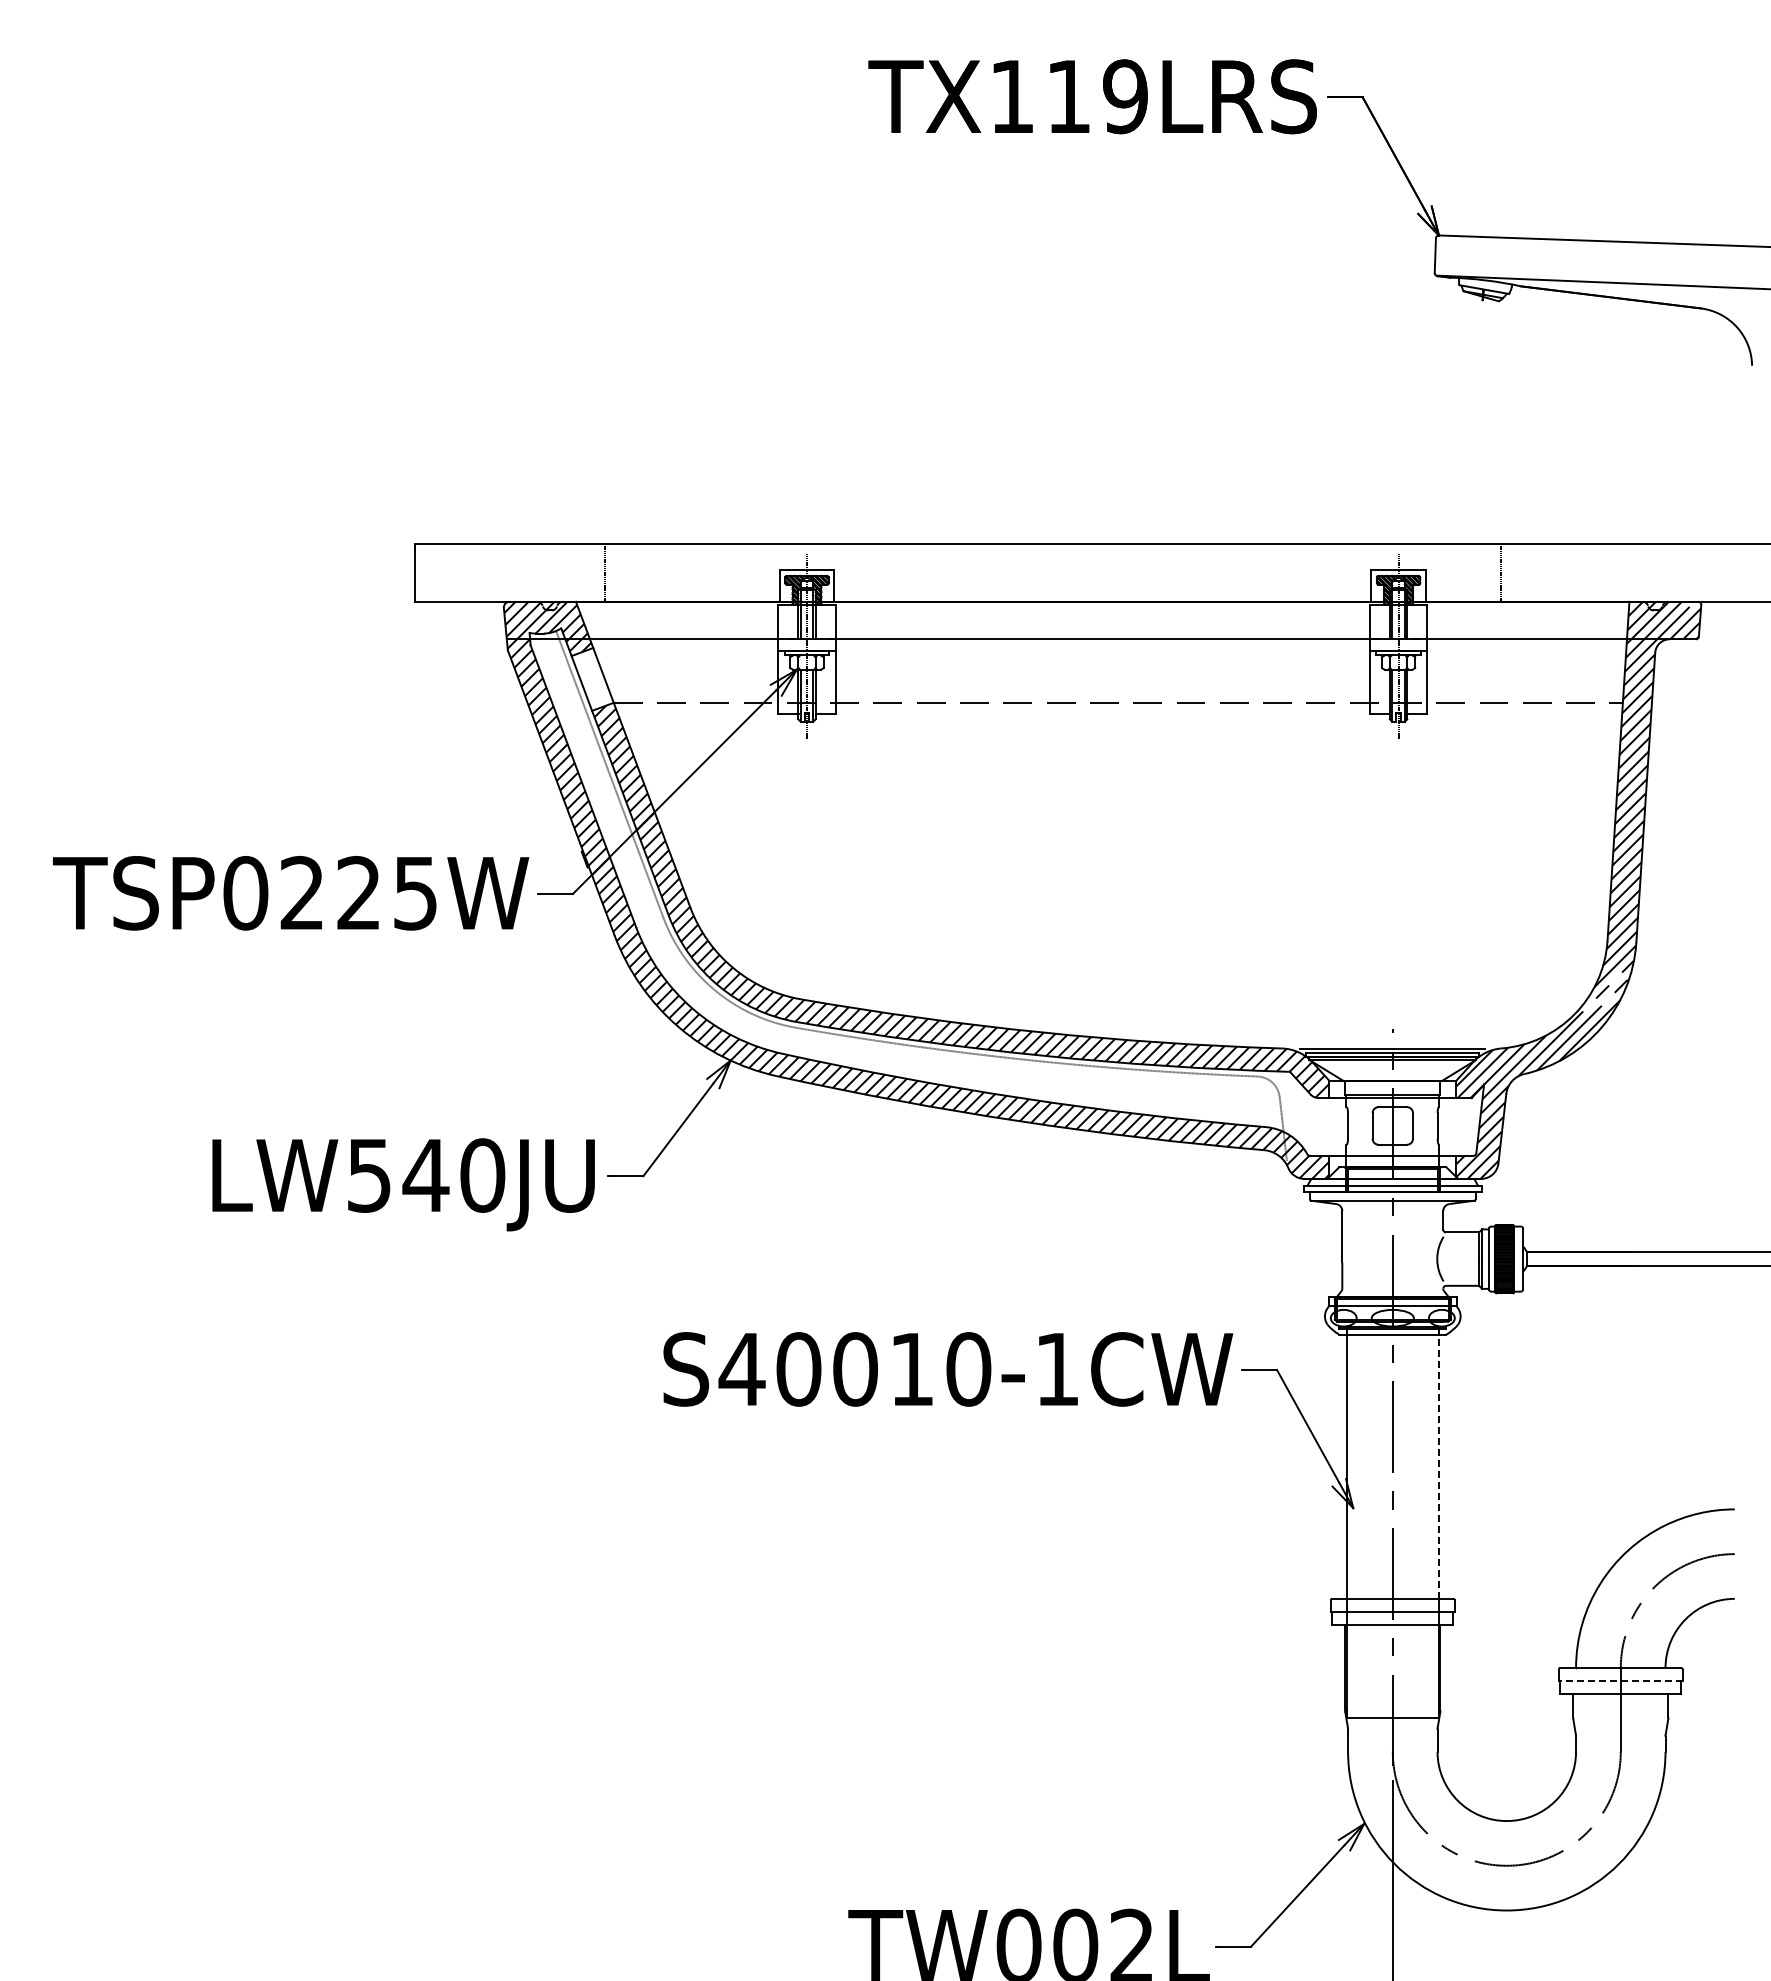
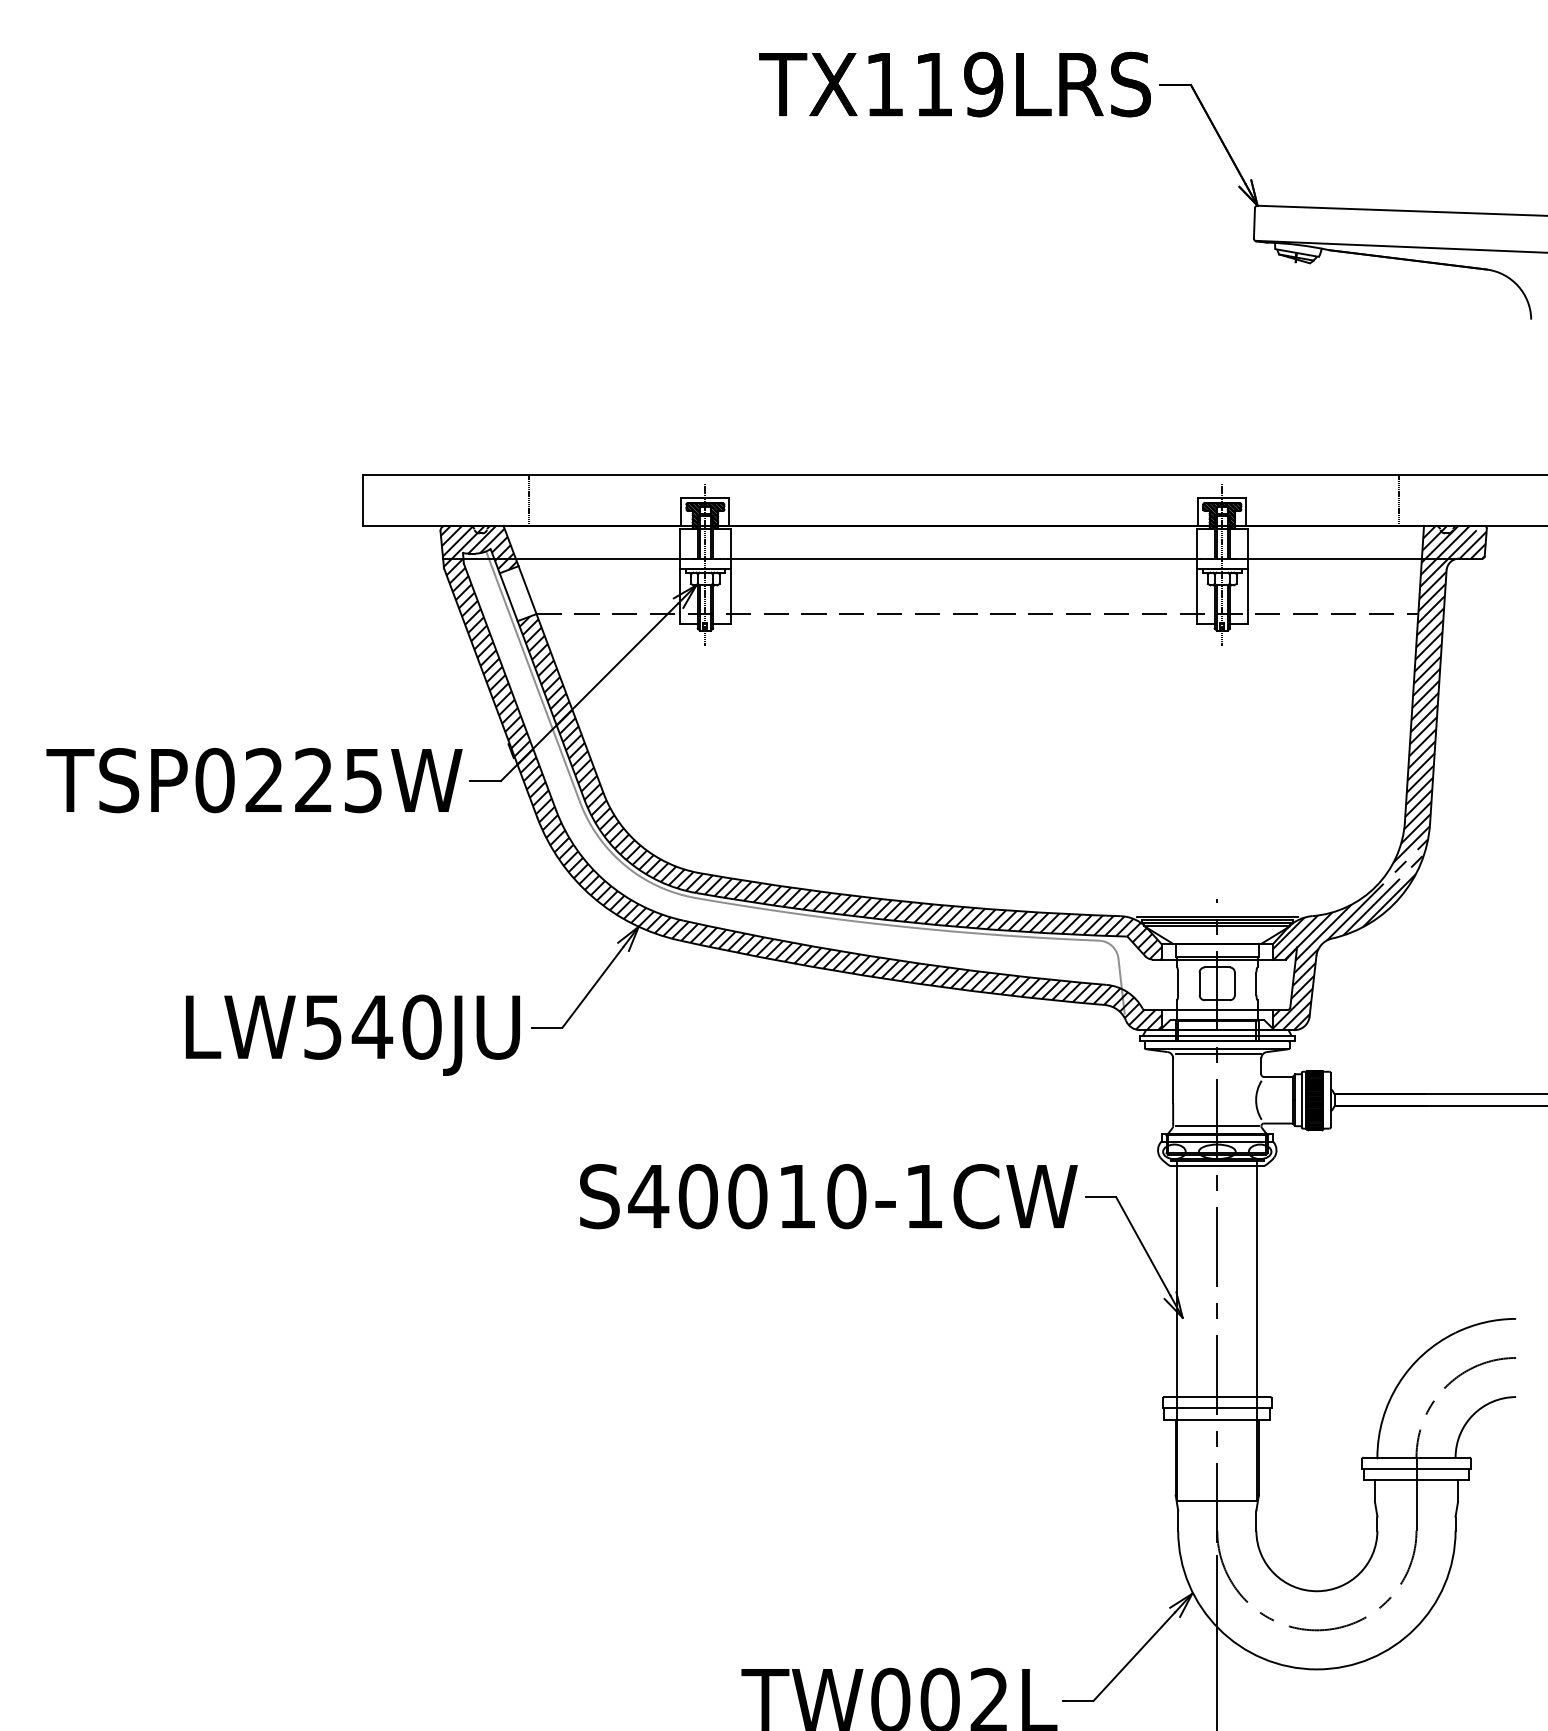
line: (1500, 572) -> (1398, 500), moved
line: (1393, 1206) -> (1217, 1054), added
line: (1392, 1289) -> (1217, 1126), added
line: (1438, 1466) -> (1257, 1281), dashed -> solid
line: (1620, 1681) -> (1416, 1469), dashed -> solid

